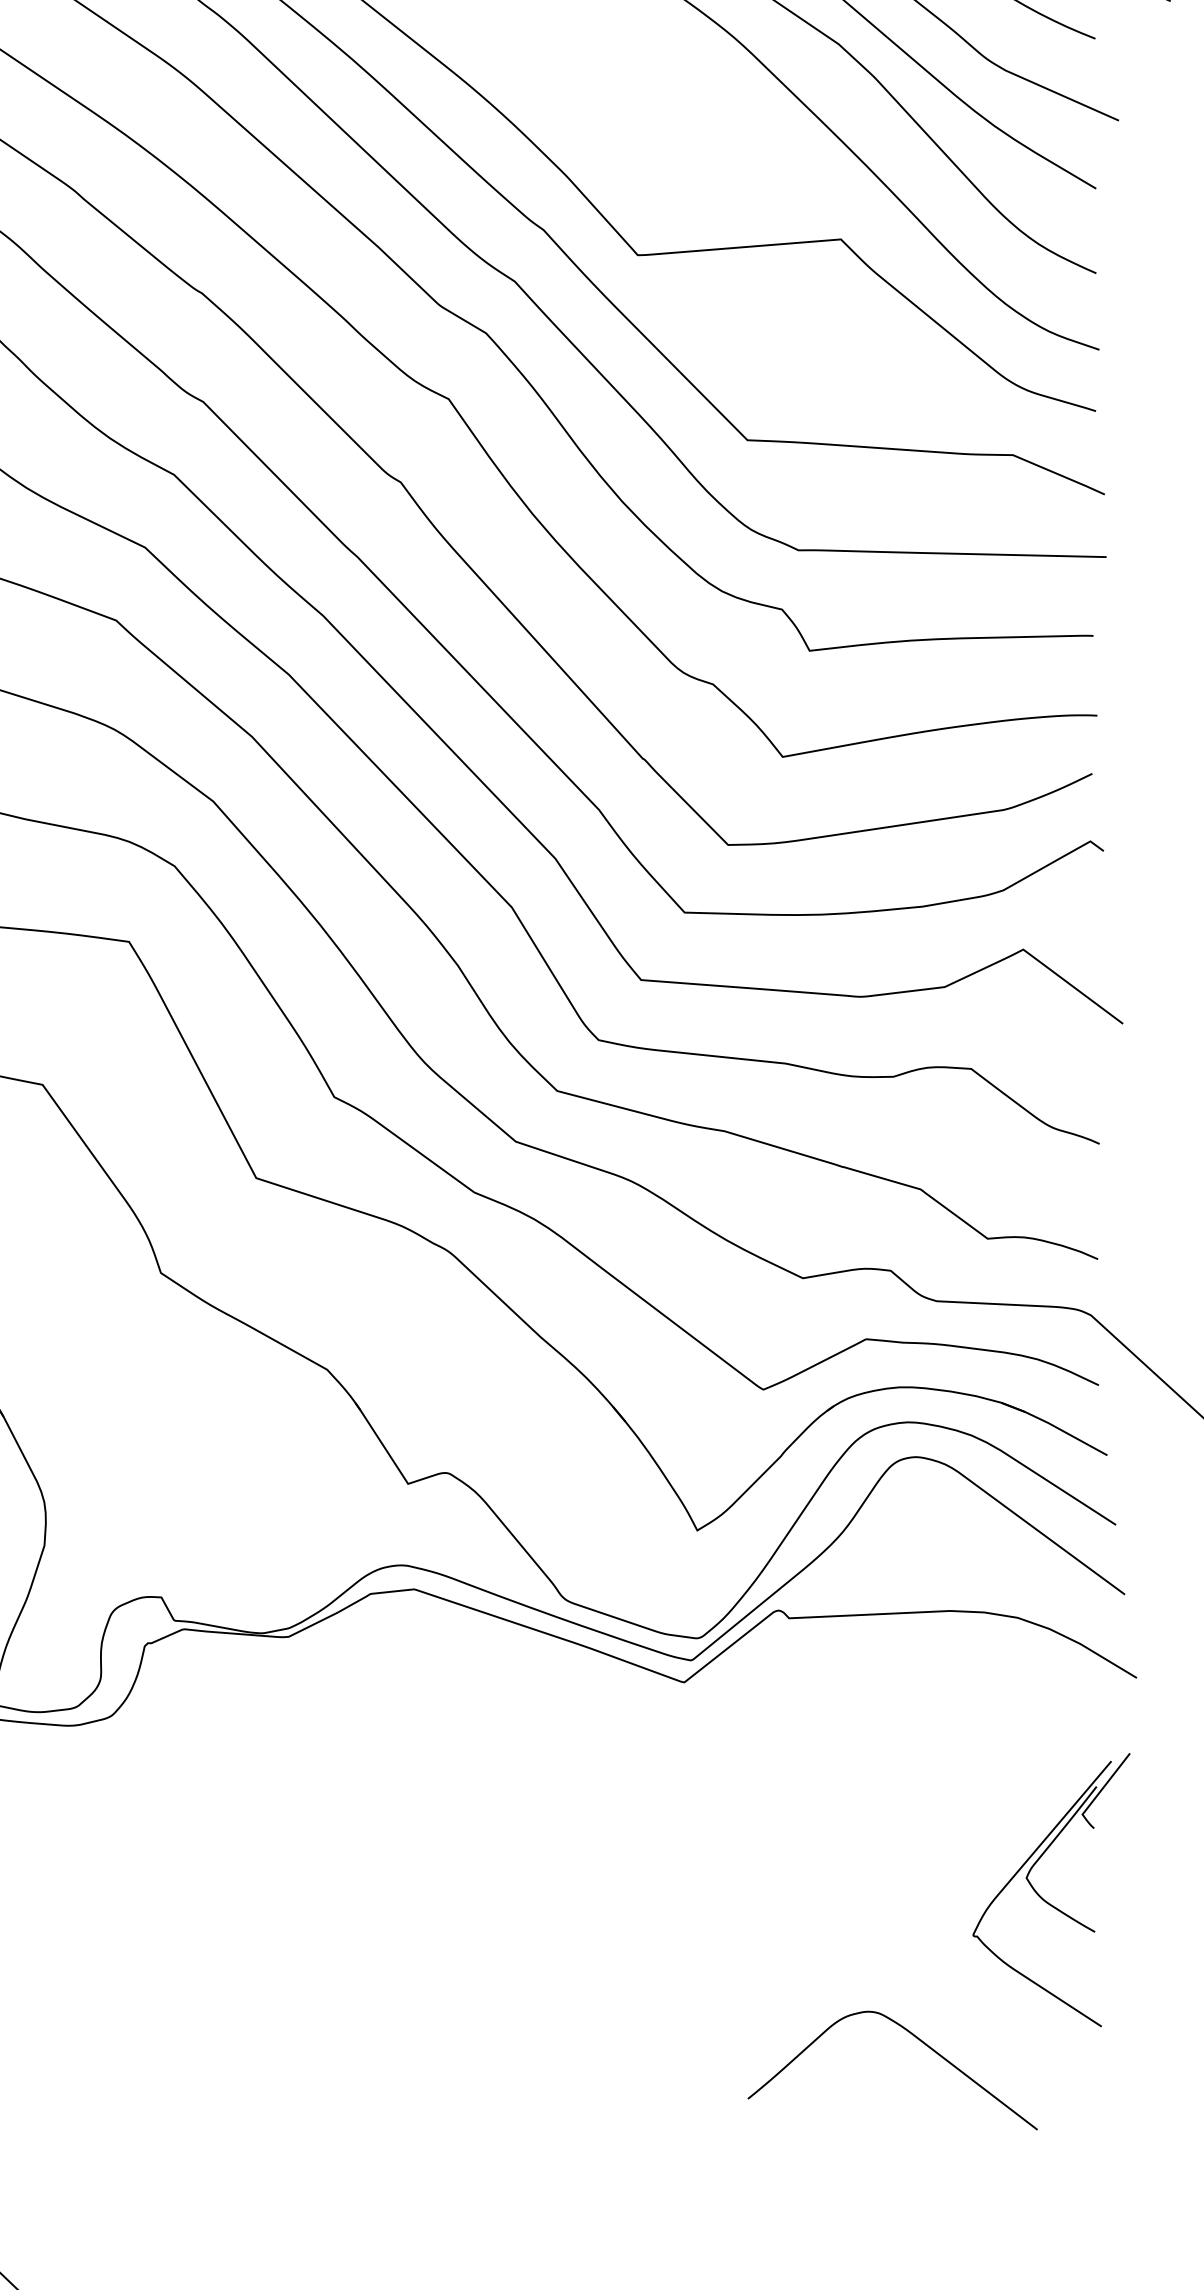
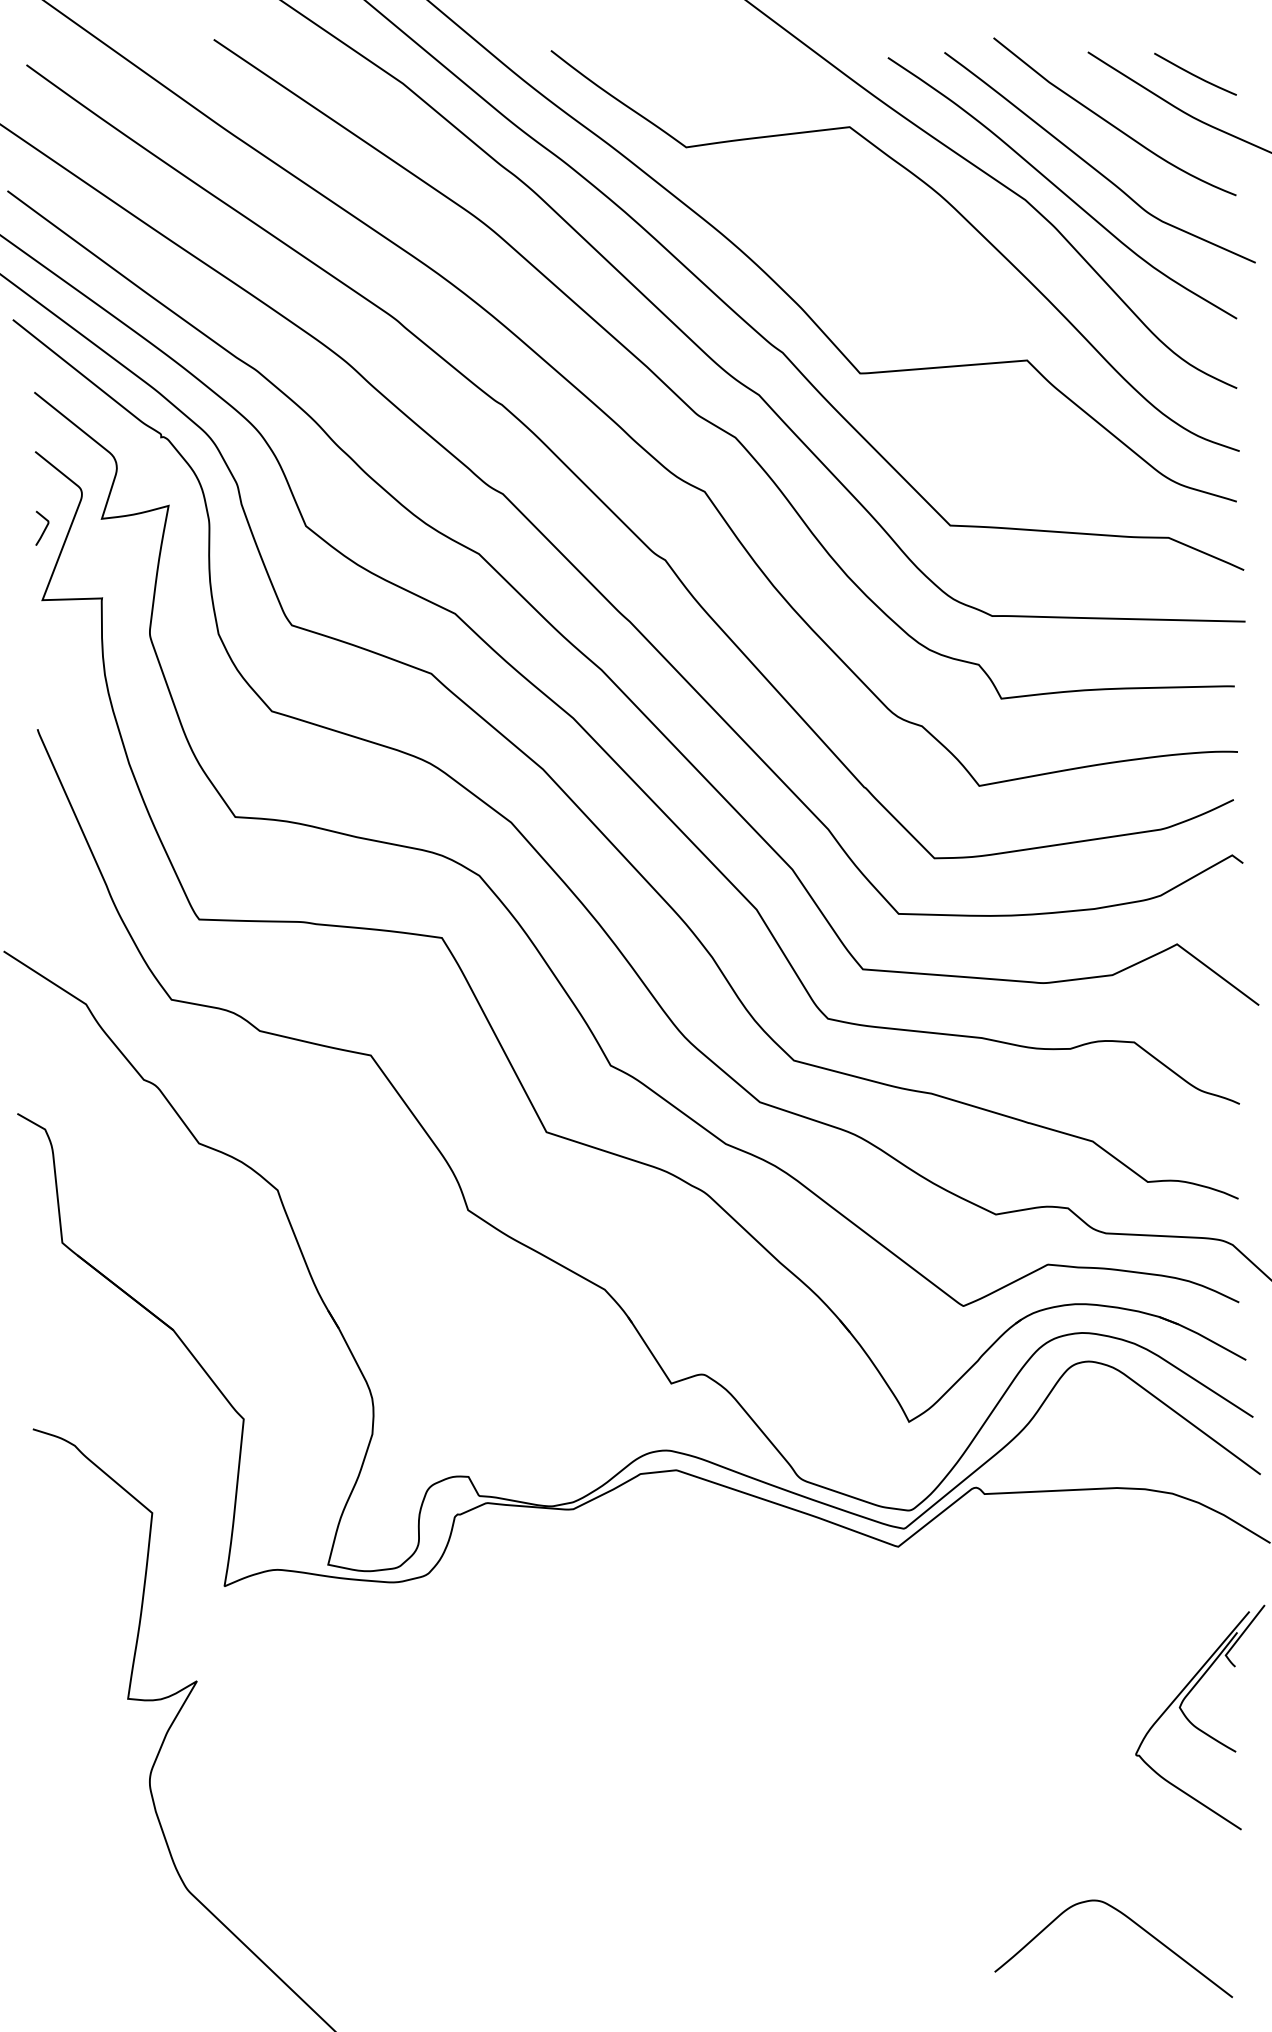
curve: (915, 2038) -> (1132, 1922), moved

